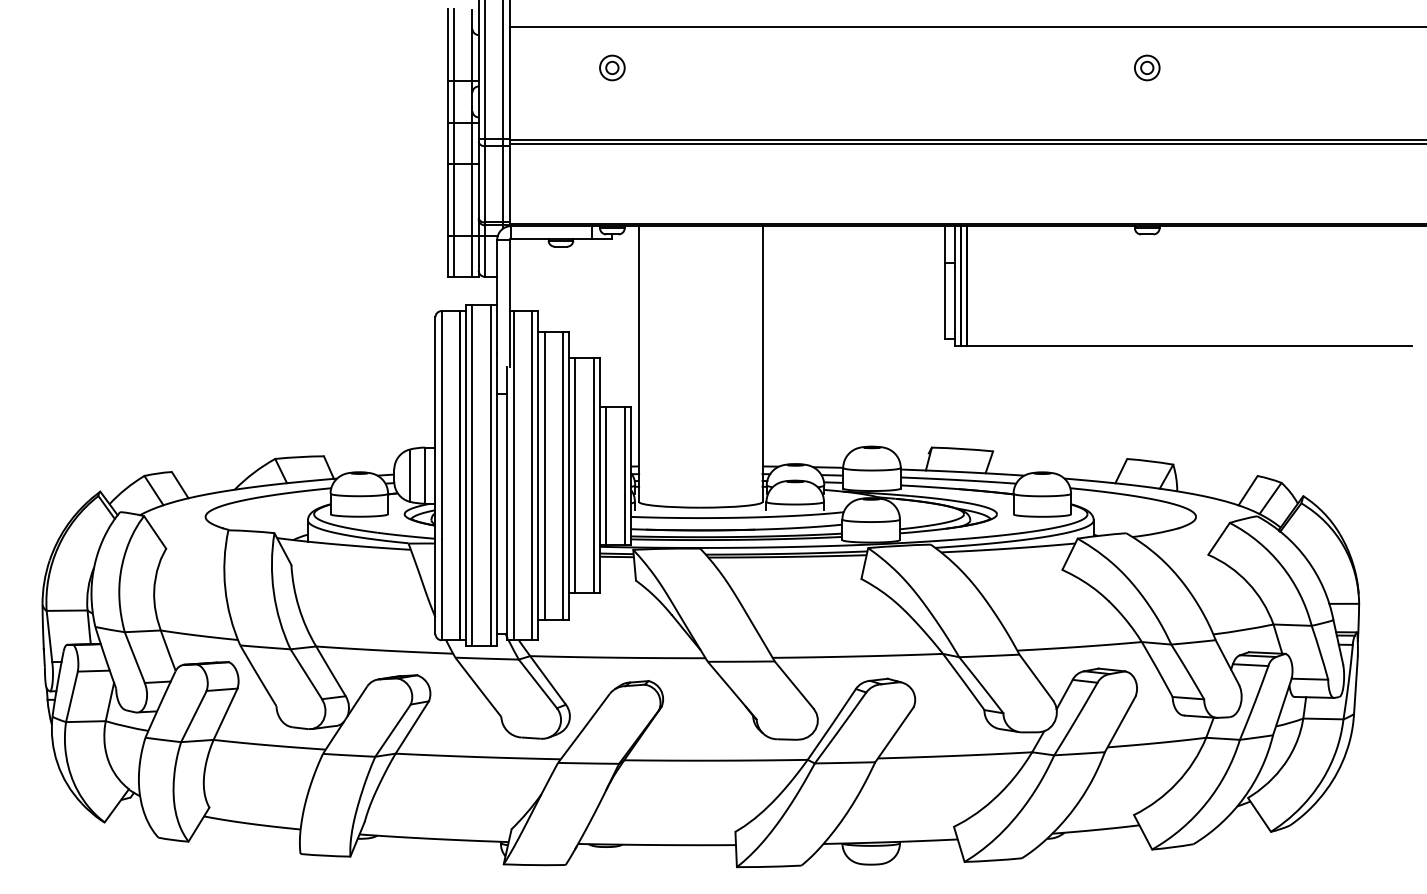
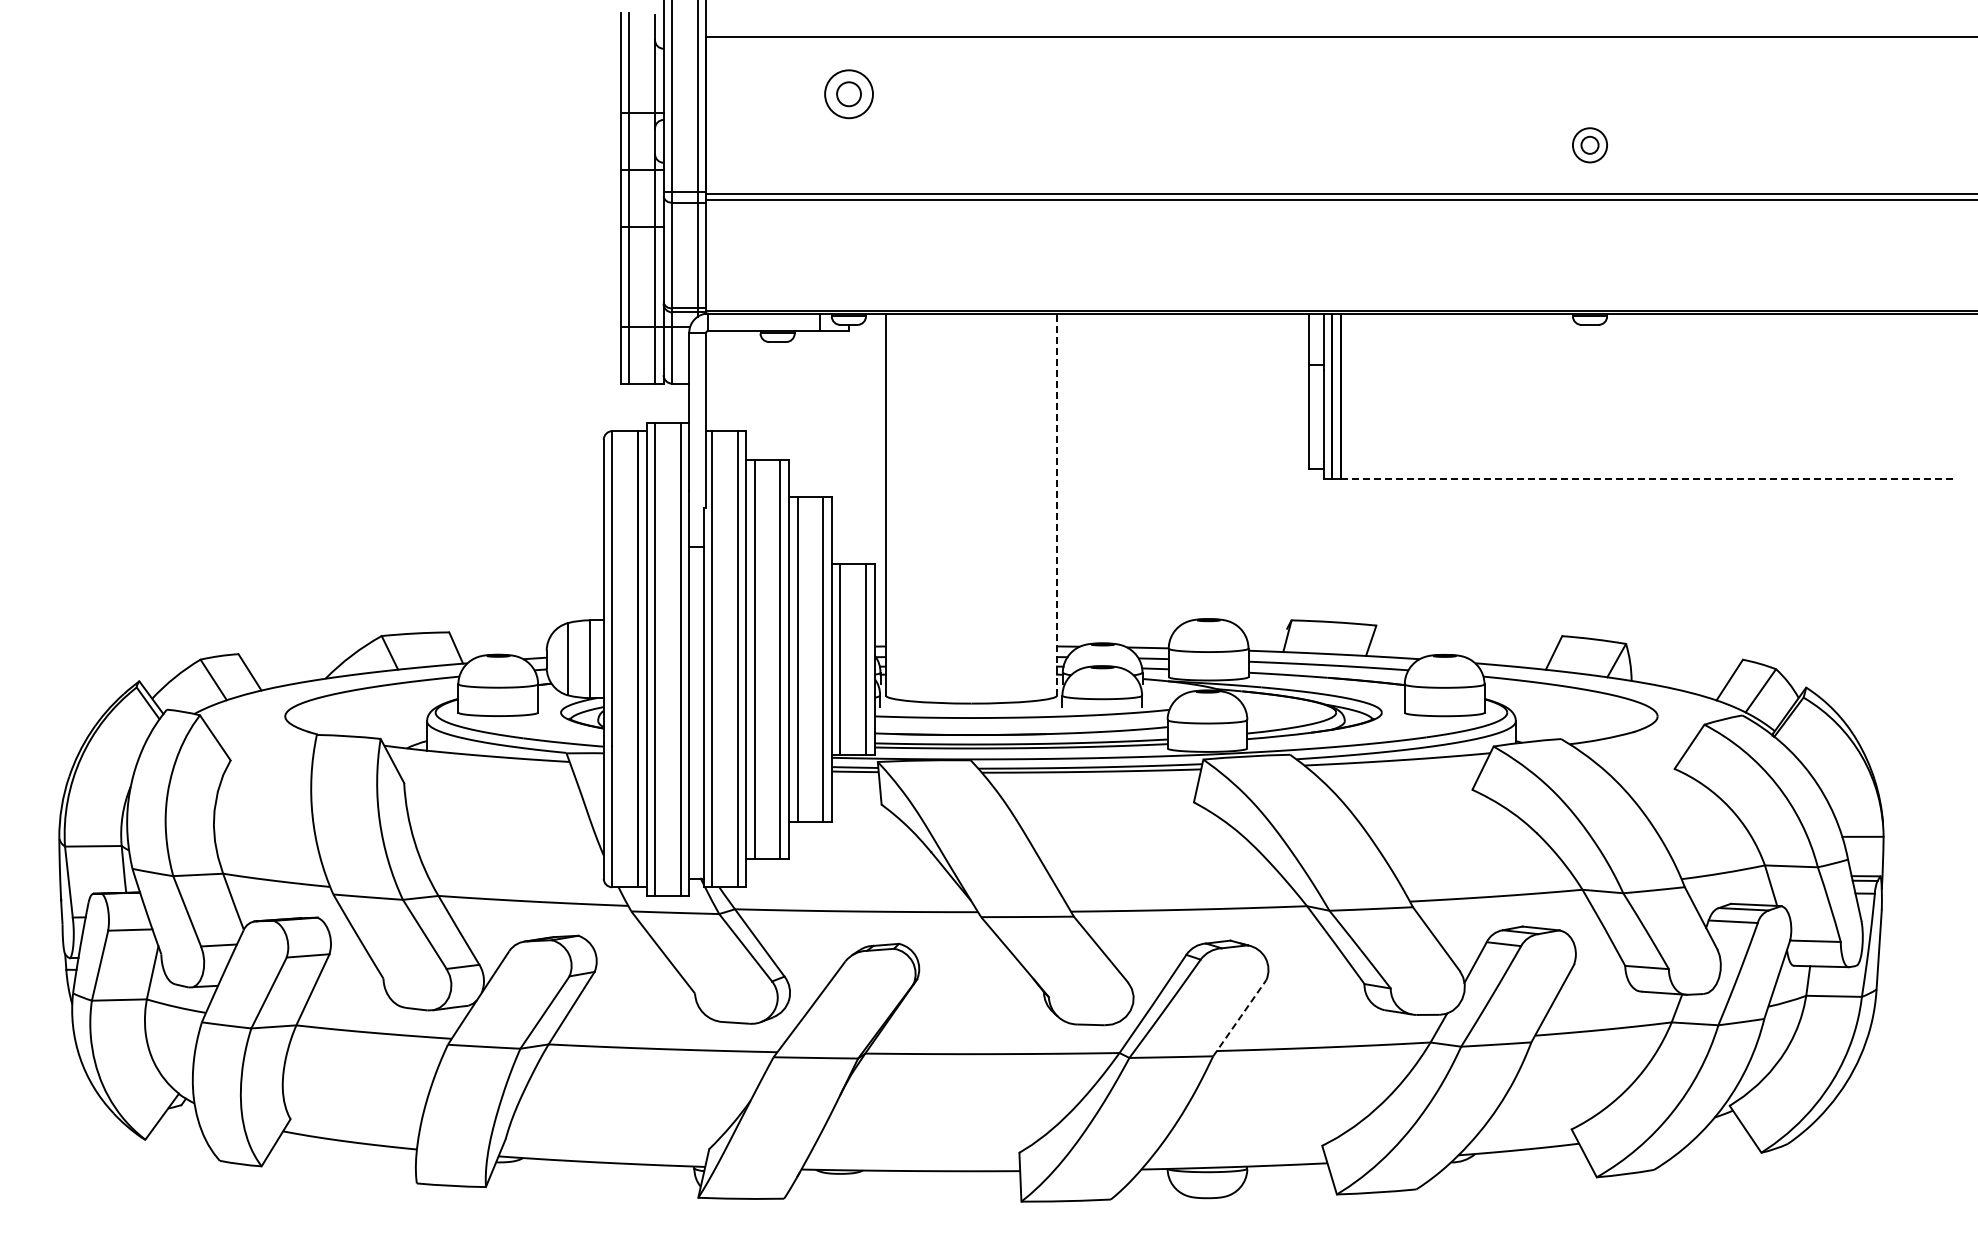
part: (612, 68) -> (848, 94), size x1.4
part: (1146, 68) -> (1589, 145), moved
line: (1189, 345) -> (1648, 479), solid -> dashed
line: (762, 364) -> (1056, 504), solid -> dashed
line: (895, 734) -> (1240, 1017), solid -> dashed

